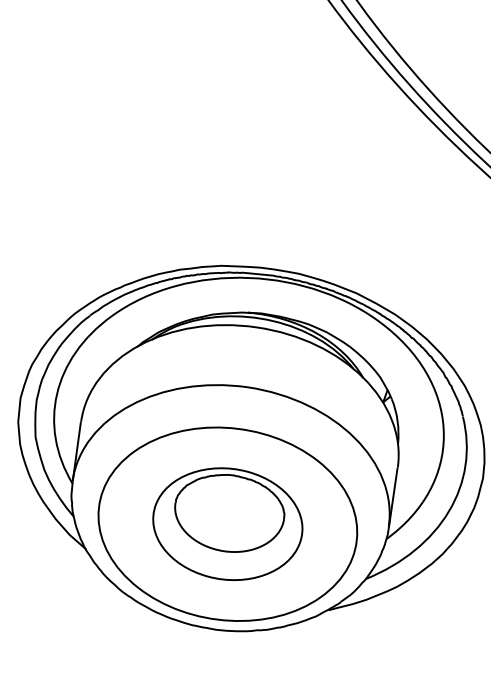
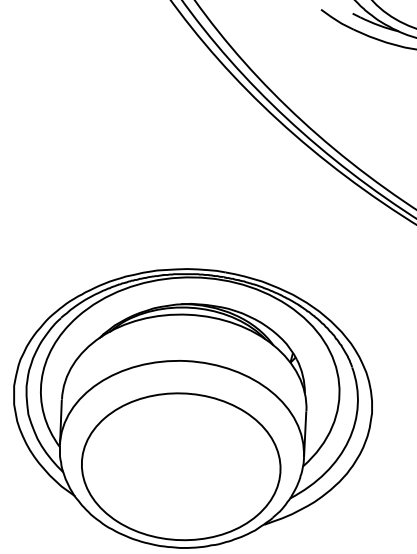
part: (228, 523) -> (181, 466), removed

